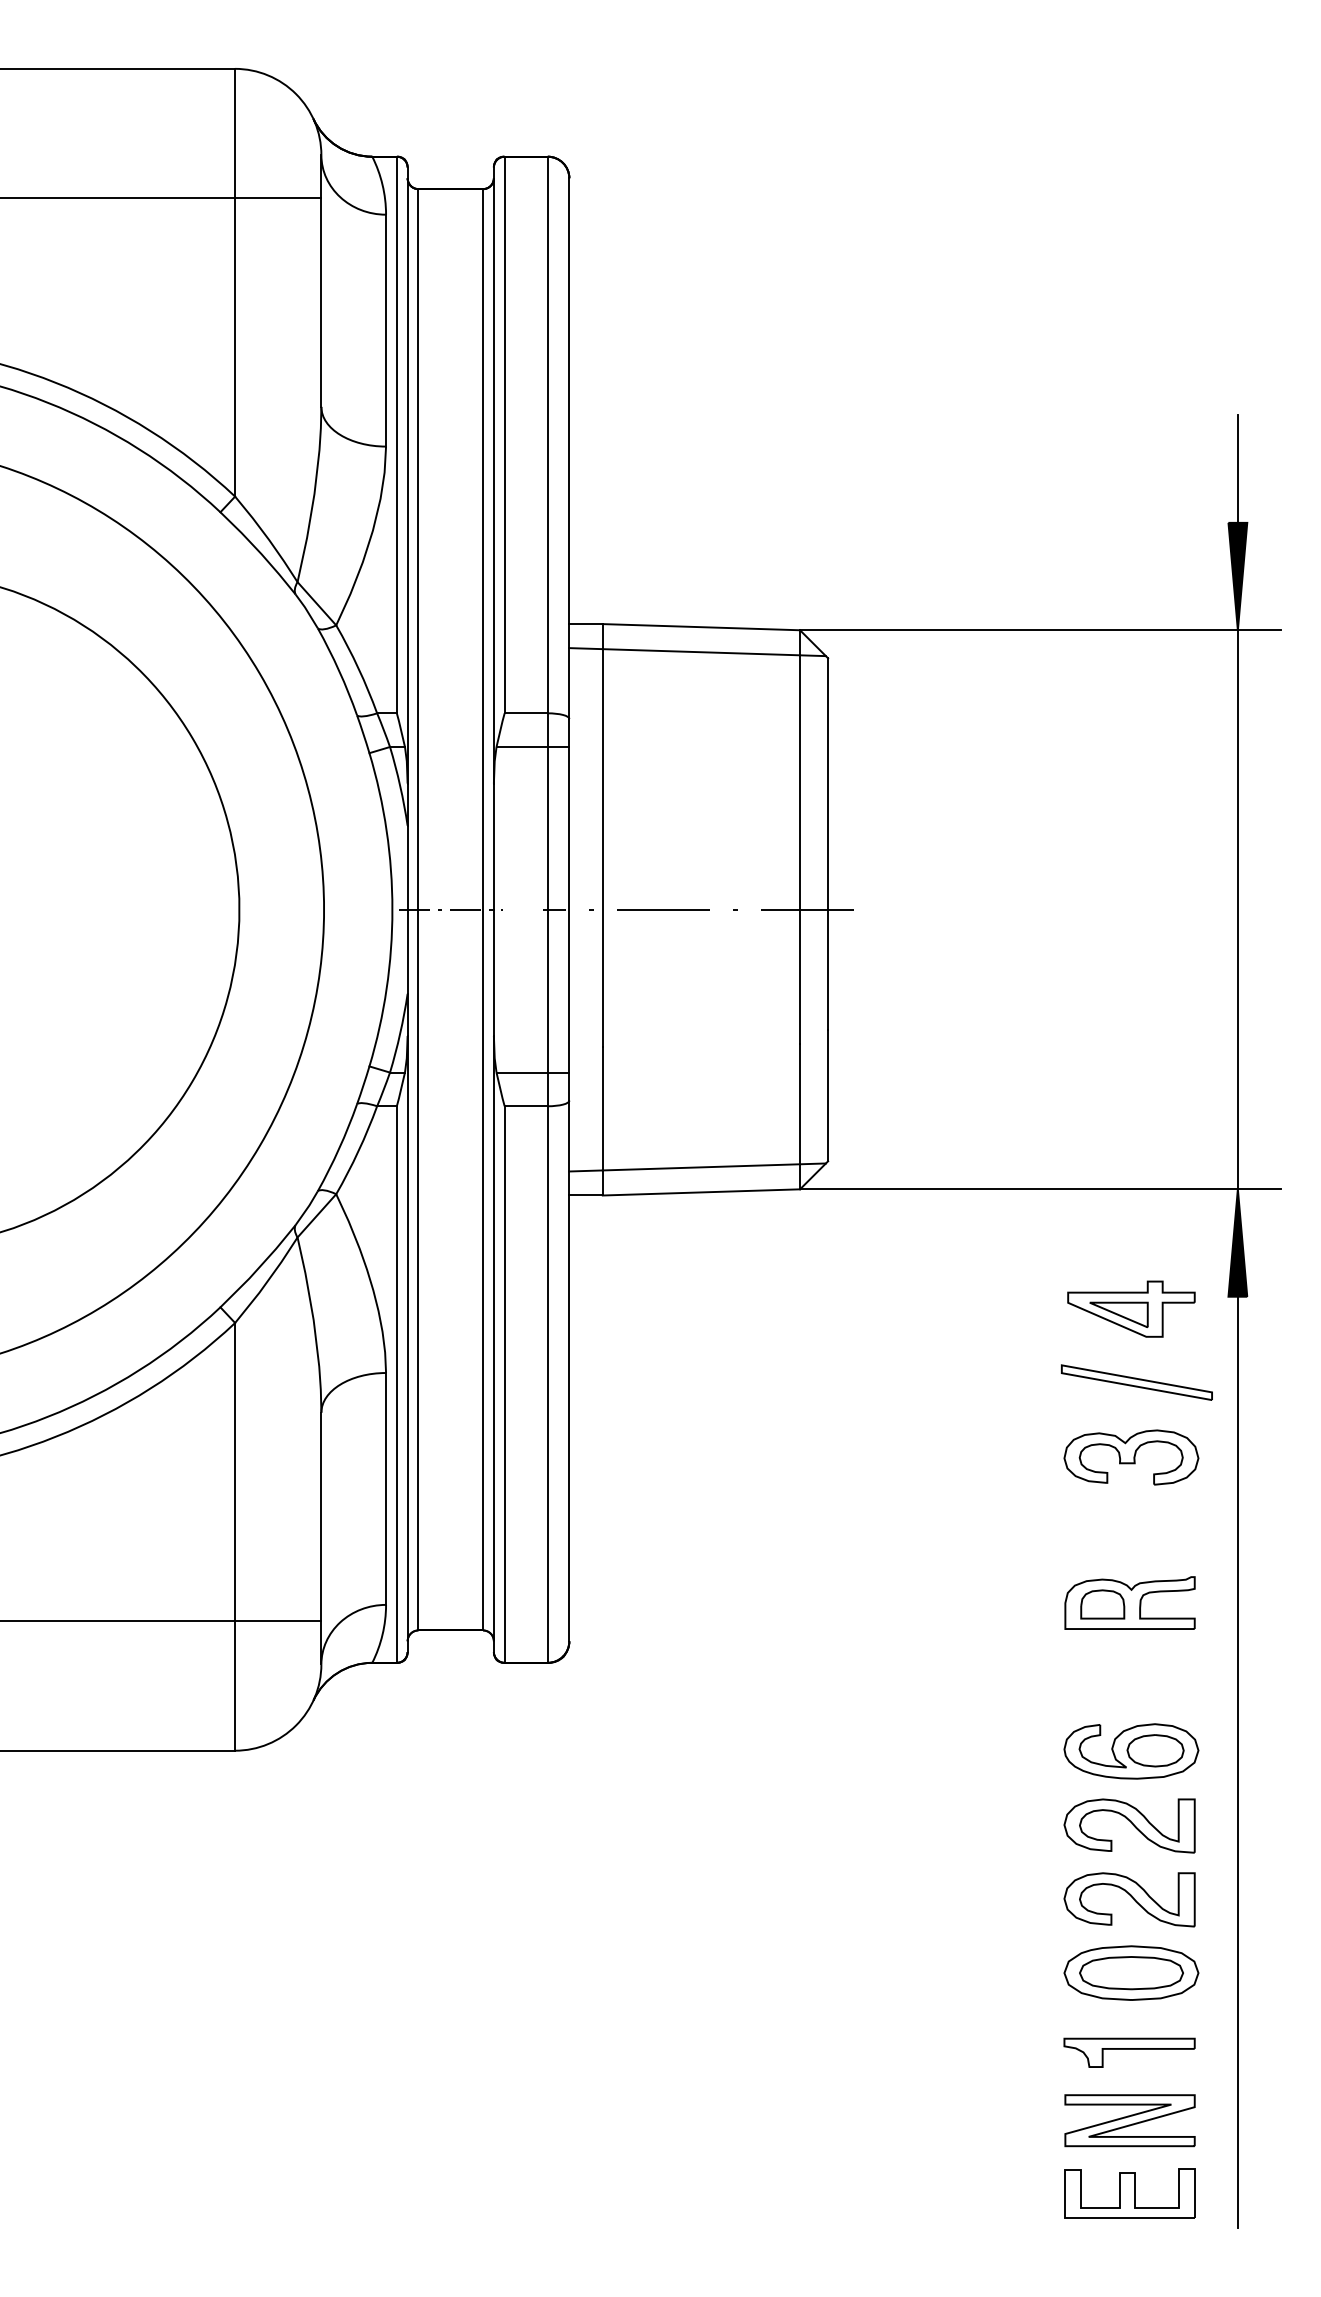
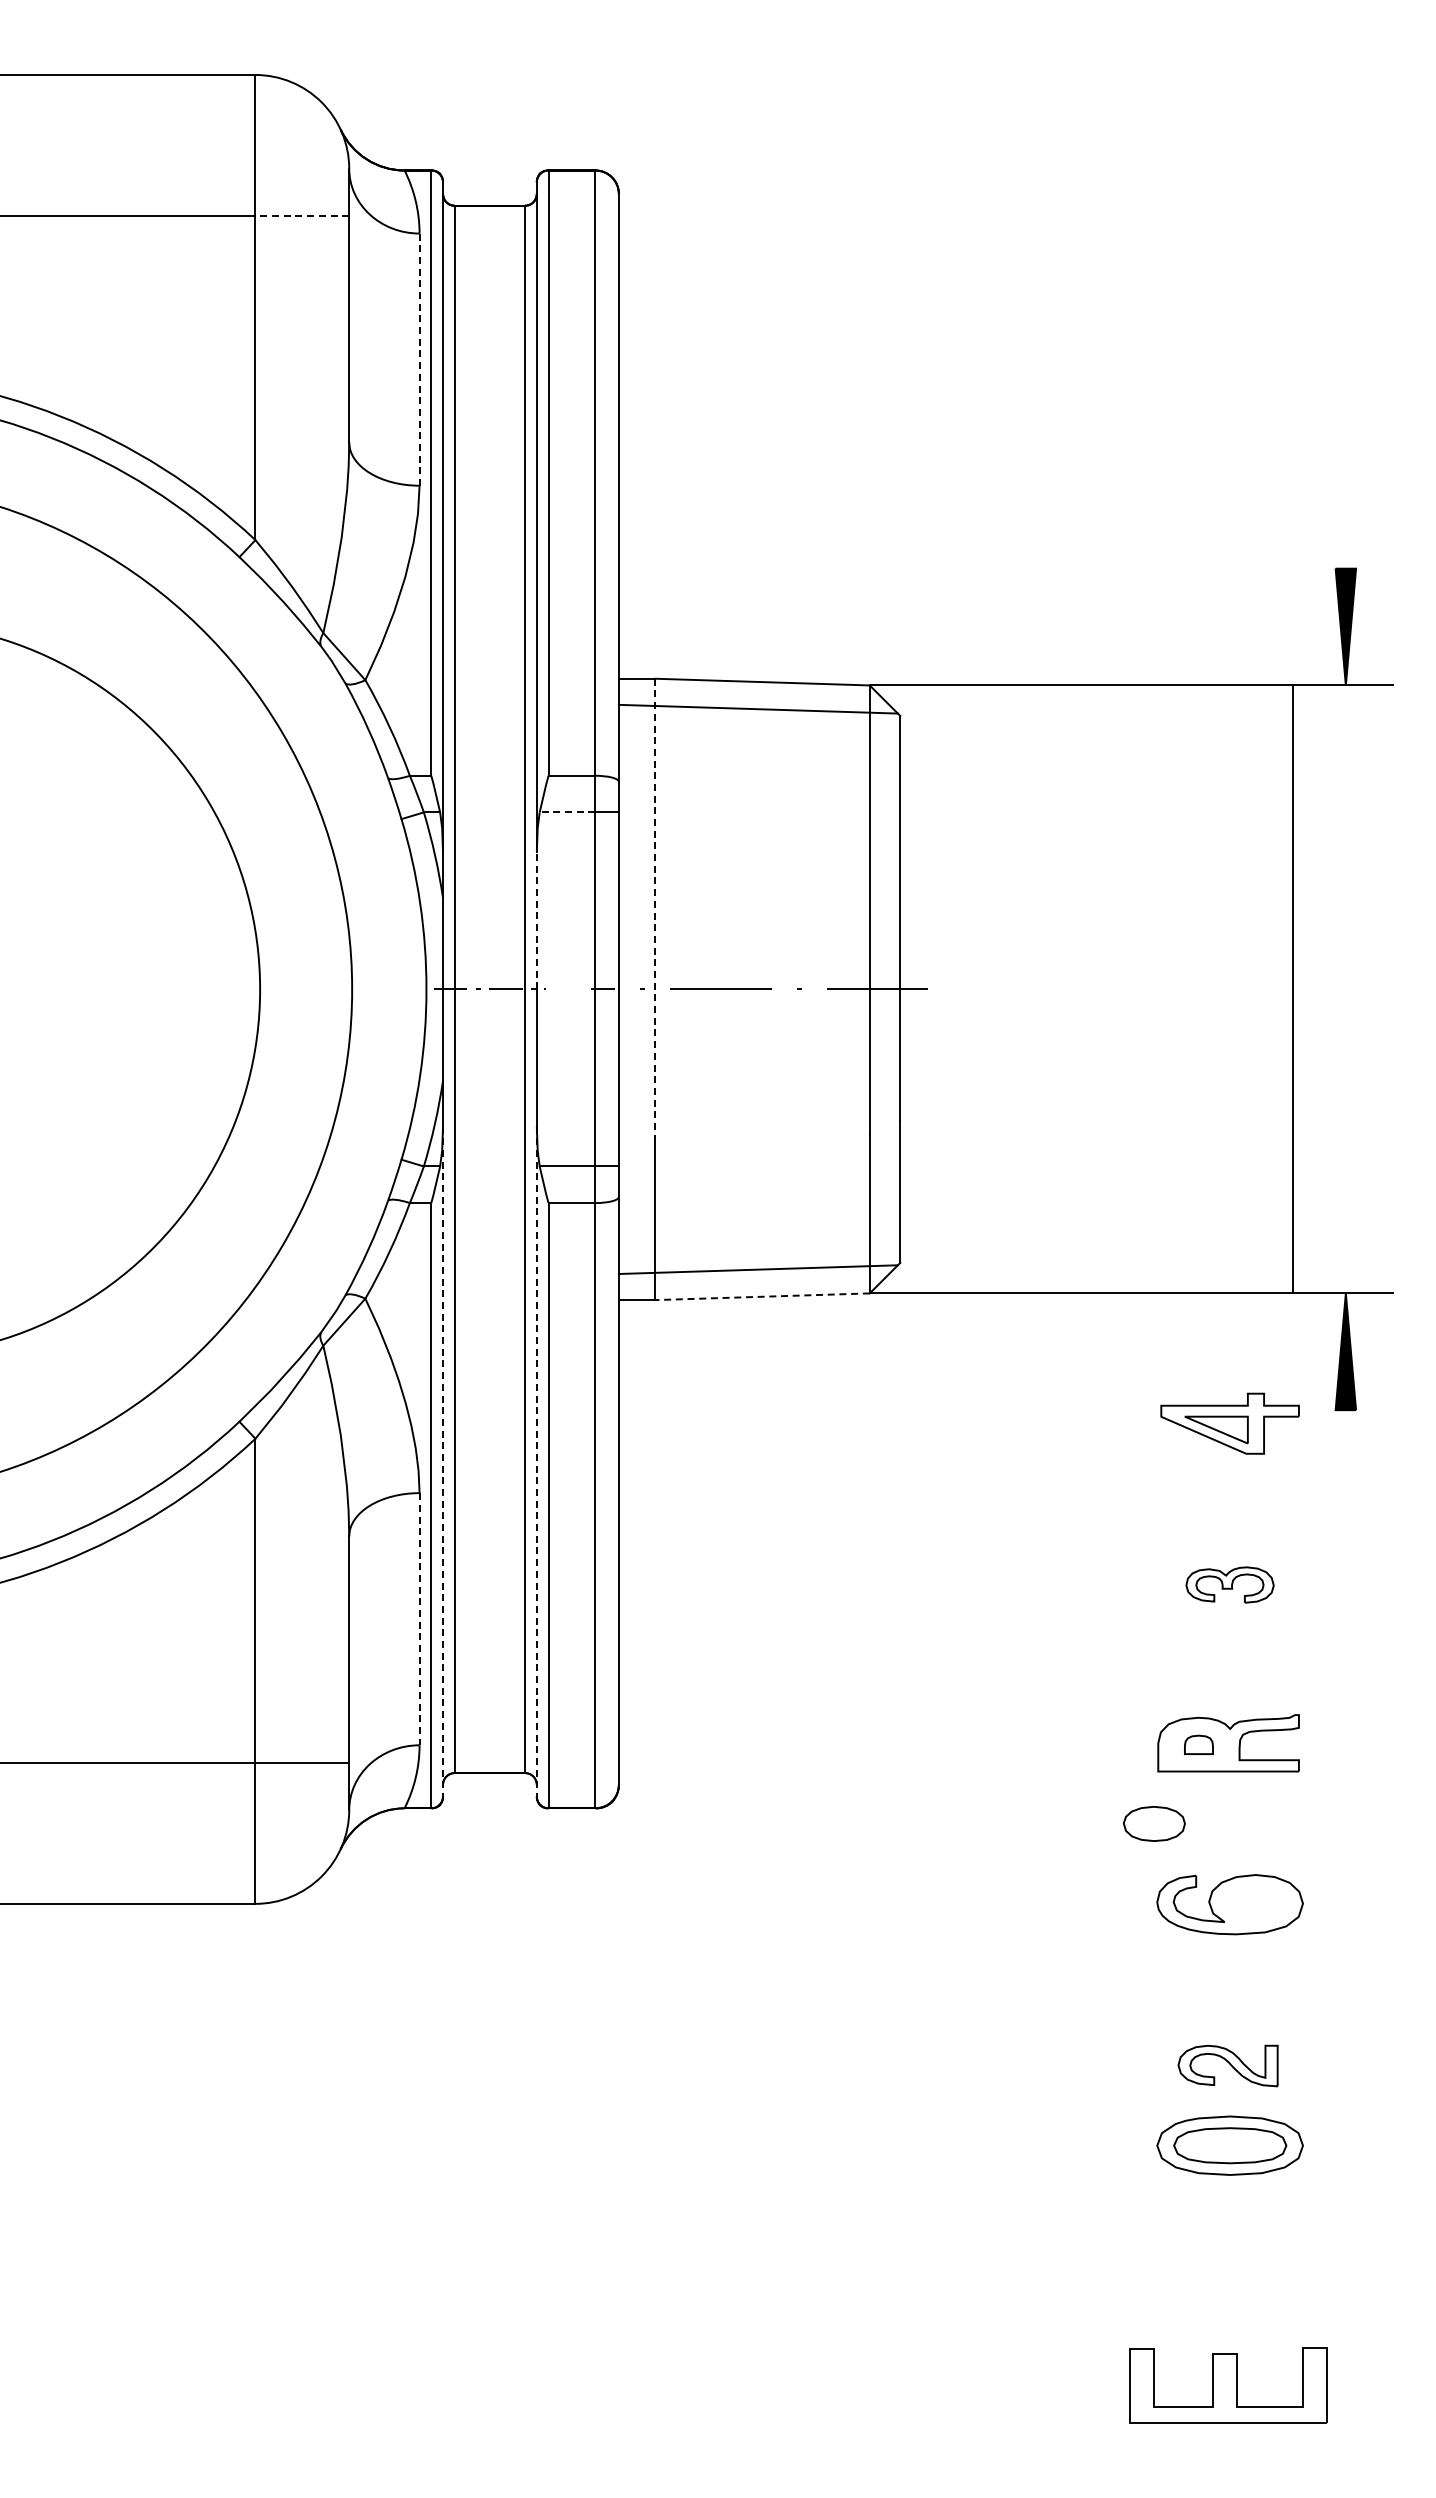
line: (278, 198) -> (302, 215), solid -> dashed
line: (385, 331) -> (419, 360), solid -> dashed
line: (1237, 468) -> (1345, 509), removed
line: (522, 747) -> (567, 812), solid -> dashed
line: (603, 835) -> (655, 908), solid -> dashed
line: (493, 846) -> (536, 920), solid -> dashed
line: (1237, 909) -> (1292, 989), moved
line: (701, 1192) -> (762, 1296), solid -> dashed
line: (408, 1343) -> (443, 1461), solid -> dashed
line: (493, 1343) -> (536, 1461), solid -> dashed
part: (1136, 1382) -> (1235, 1503), removed
part: (1130, 1457) -> (1229, 1584), size x0.6
line: (385, 1489) -> (419, 1619), solid -> dashed
part: (1102, 1604) -> (1198, 1744), size x0.6
part: (1154, 1750) -> (1153, 1823), moved
line: (1237, 1762) -> (1345, 1916), removed
part: (1129, 1825) -> (1227, 1985), removed
part: (1129, 1899) -> (1227, 2065), size x0.7
part: (1129, 2052) -> (1227, 2232), removed
part: (1129, 2120) -> (1228, 2305), removed
part: (1129, 2192) -> (1228, 2384), size x1.4

